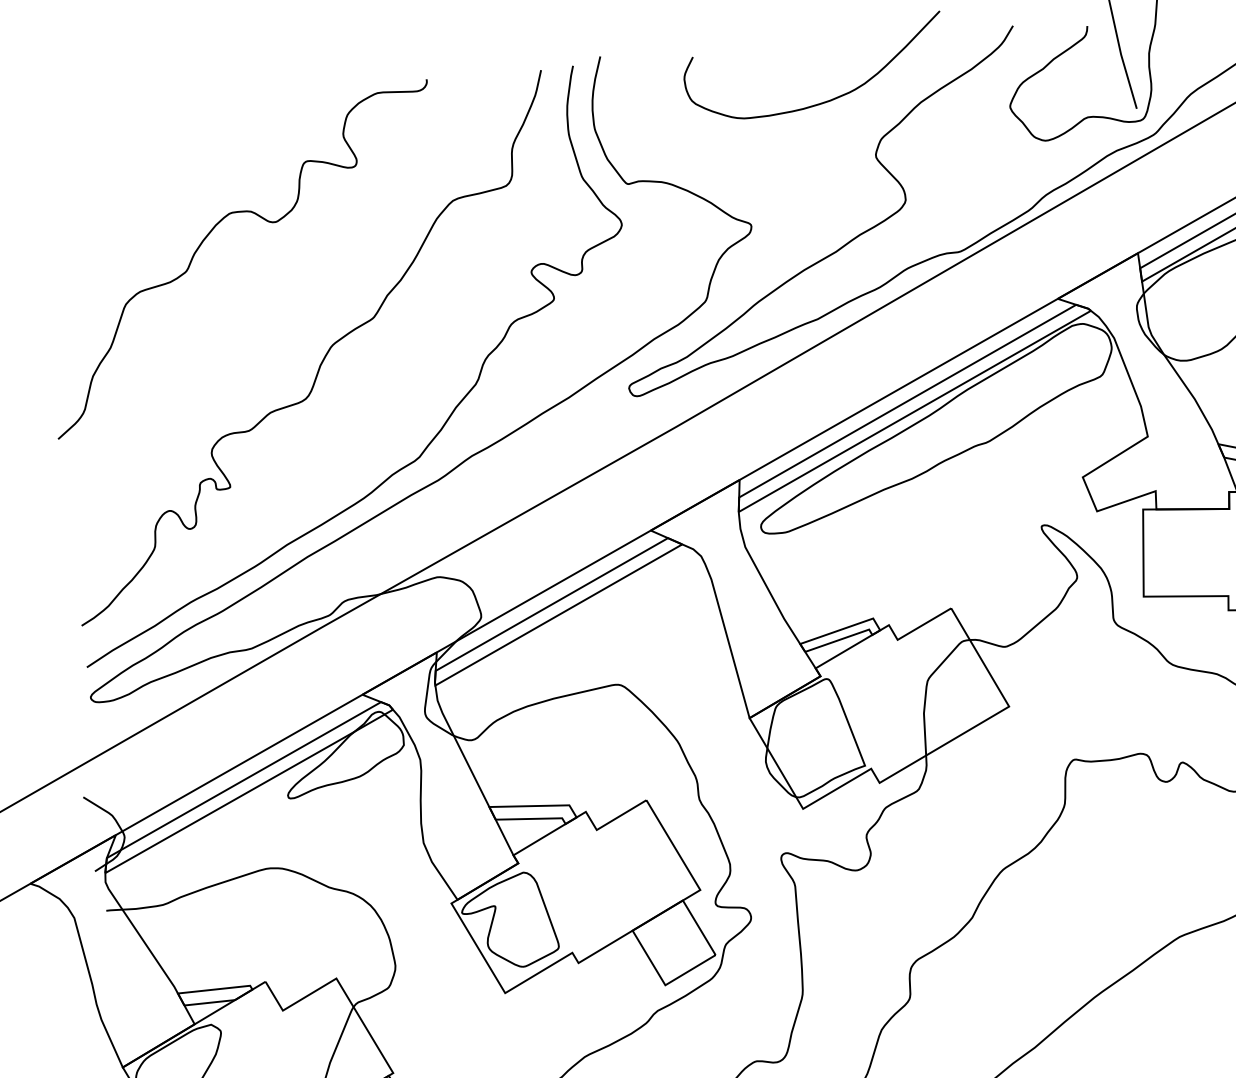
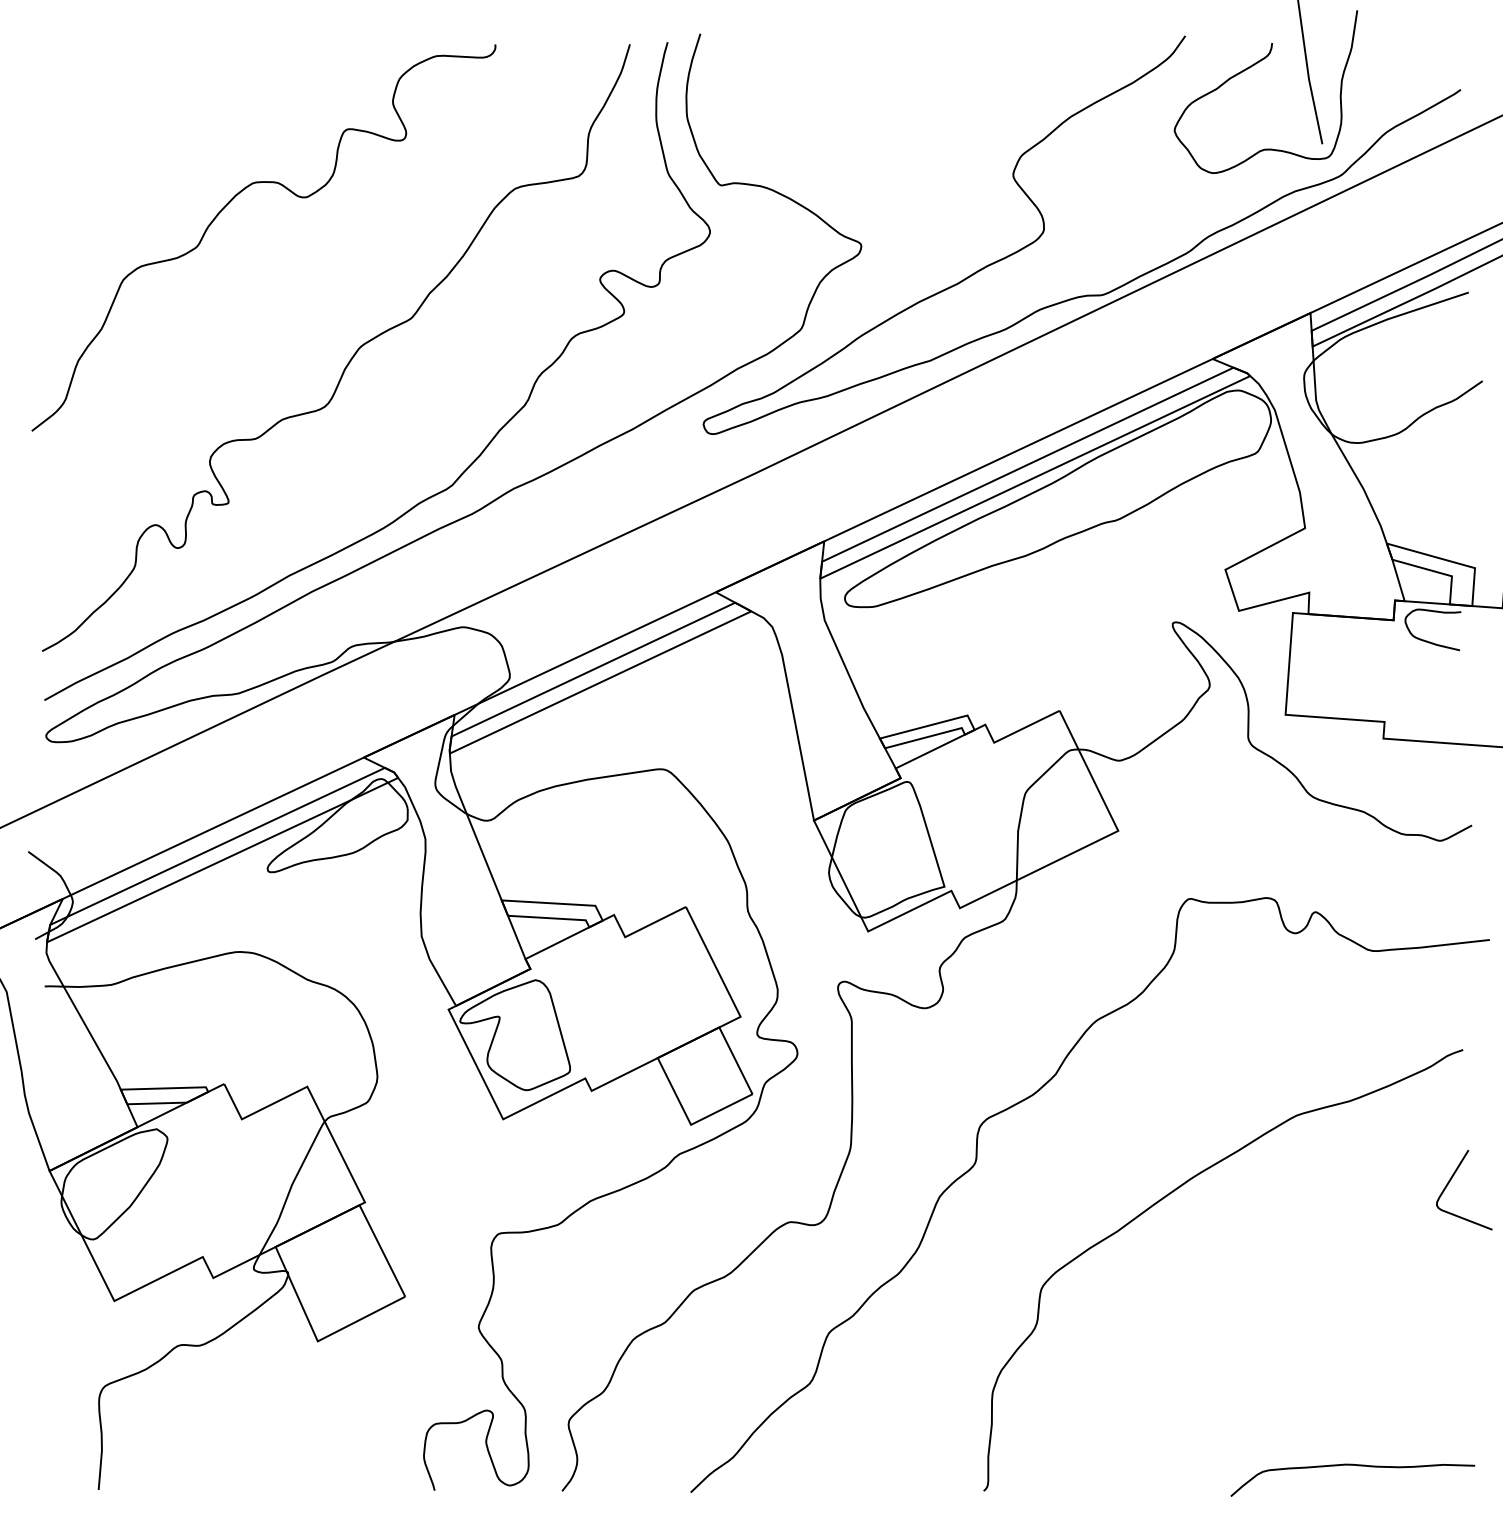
curve: (822, 102) -> (955, 107), removed

